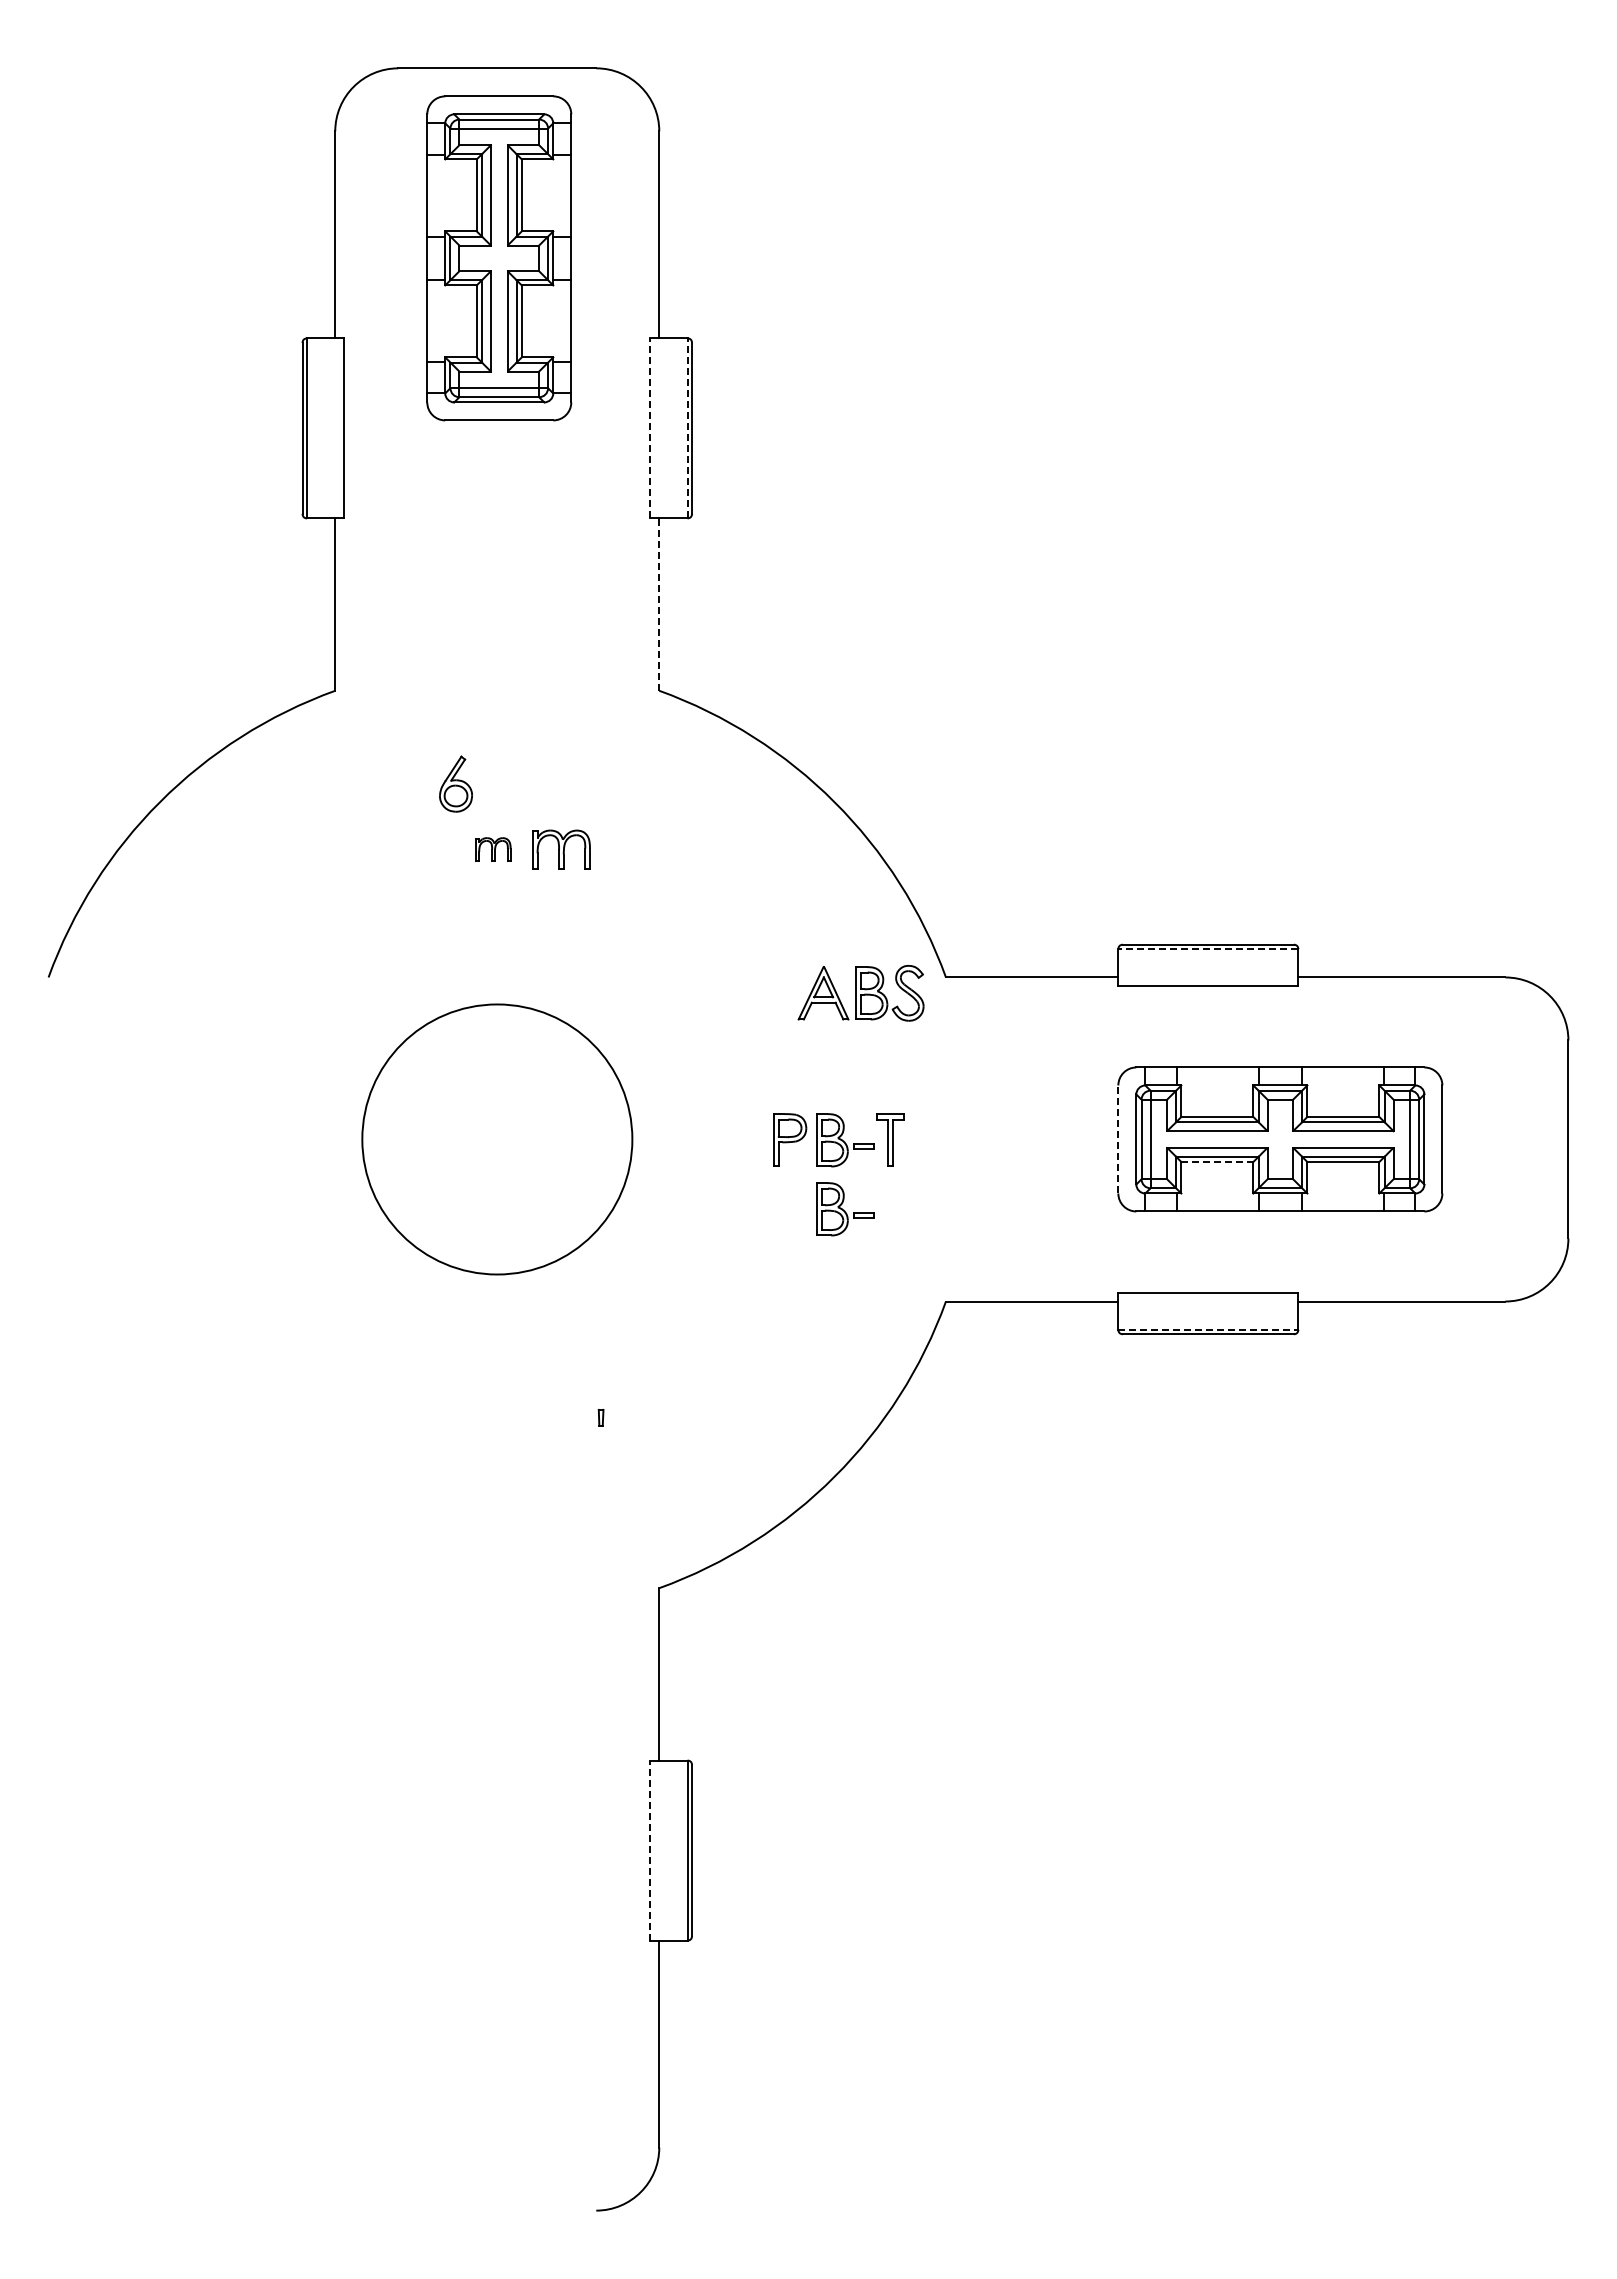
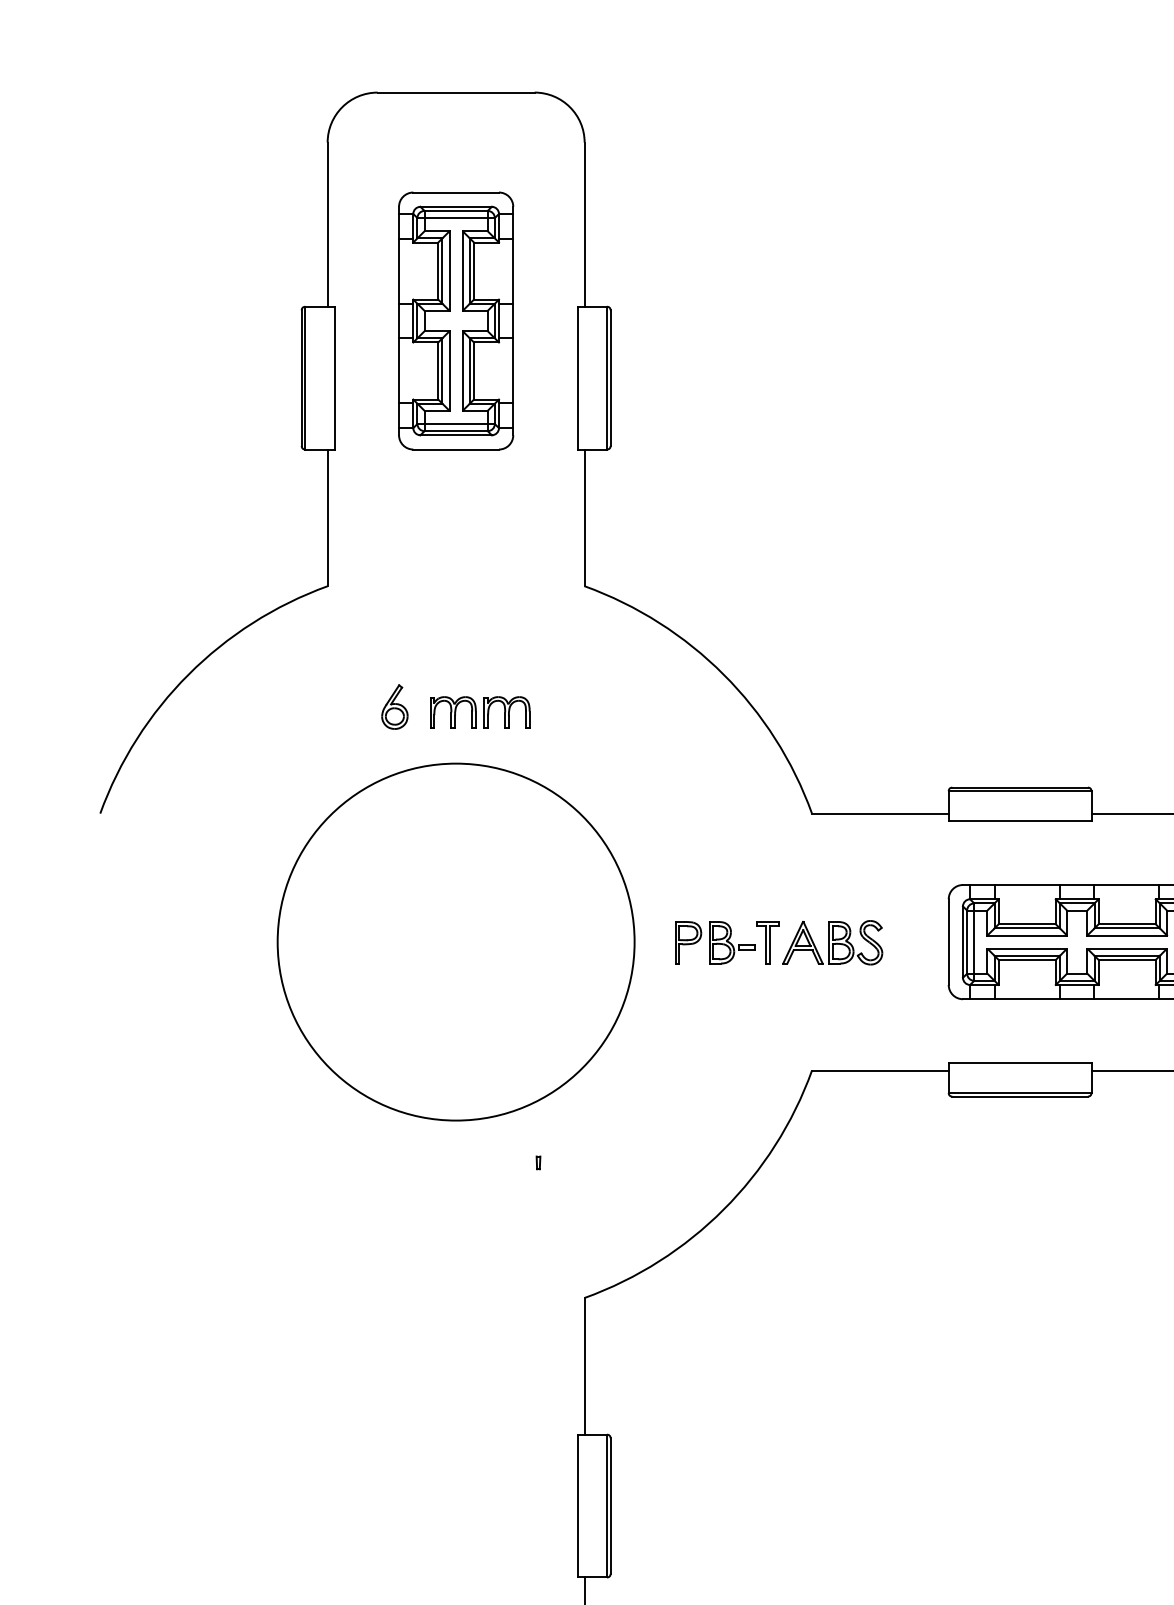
part: (499, 258) -> (456, 321), moved
line: (650, 427) -> (577, 377), dashed -> solid
line: (687, 427) -> (607, 377), dashed -> solid
line: (659, 604) -> (584, 517), dashed -> solid
part: (455, 783) -> (394, 706), moved
part: (493, 849) -> (453, 712), size x1.67
line: (1207, 949) -> (1019, 791), dashed -> solid
part: (860, 993) -> (832, 942), moved
line: (1118, 1138) -> (948, 941), dashed -> solid
circle: (497, 1139) -> (456, 942), size x1.67
line: (1217, 1161) -> (1027, 959), dashed -> solid
part: (845, 1209) -> (732, 997), removed
line: (1208, 1329) -> (1020, 1092), dashed -> solid
line: (650, 1850) -> (577, 1506), dashed -> solid

